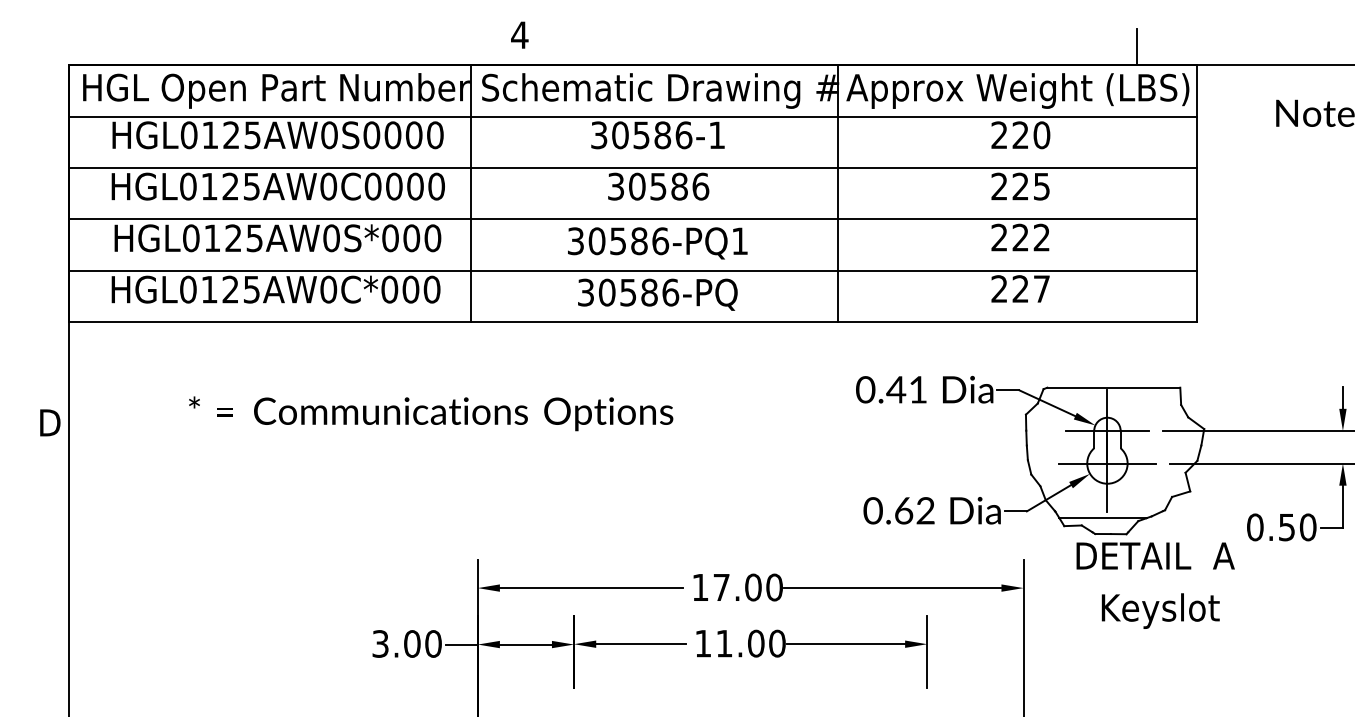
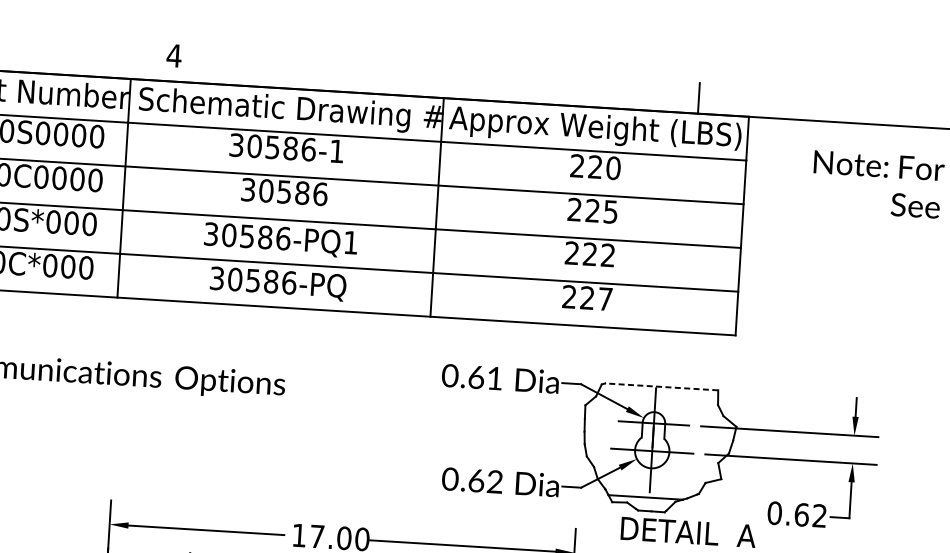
line: (1113, 387) -> (661, 386), solid -> dashed
text: (896, 389) -> (476, 377), 0.41 -> 0.61
text: (1297, 527) -> (810, 515), 0.50 -> 0.62

